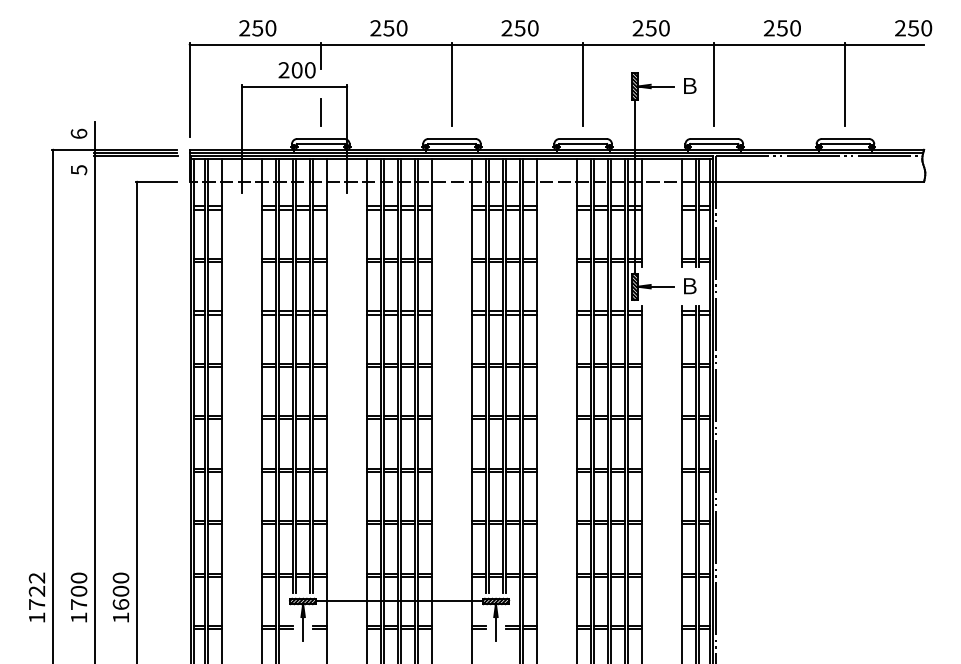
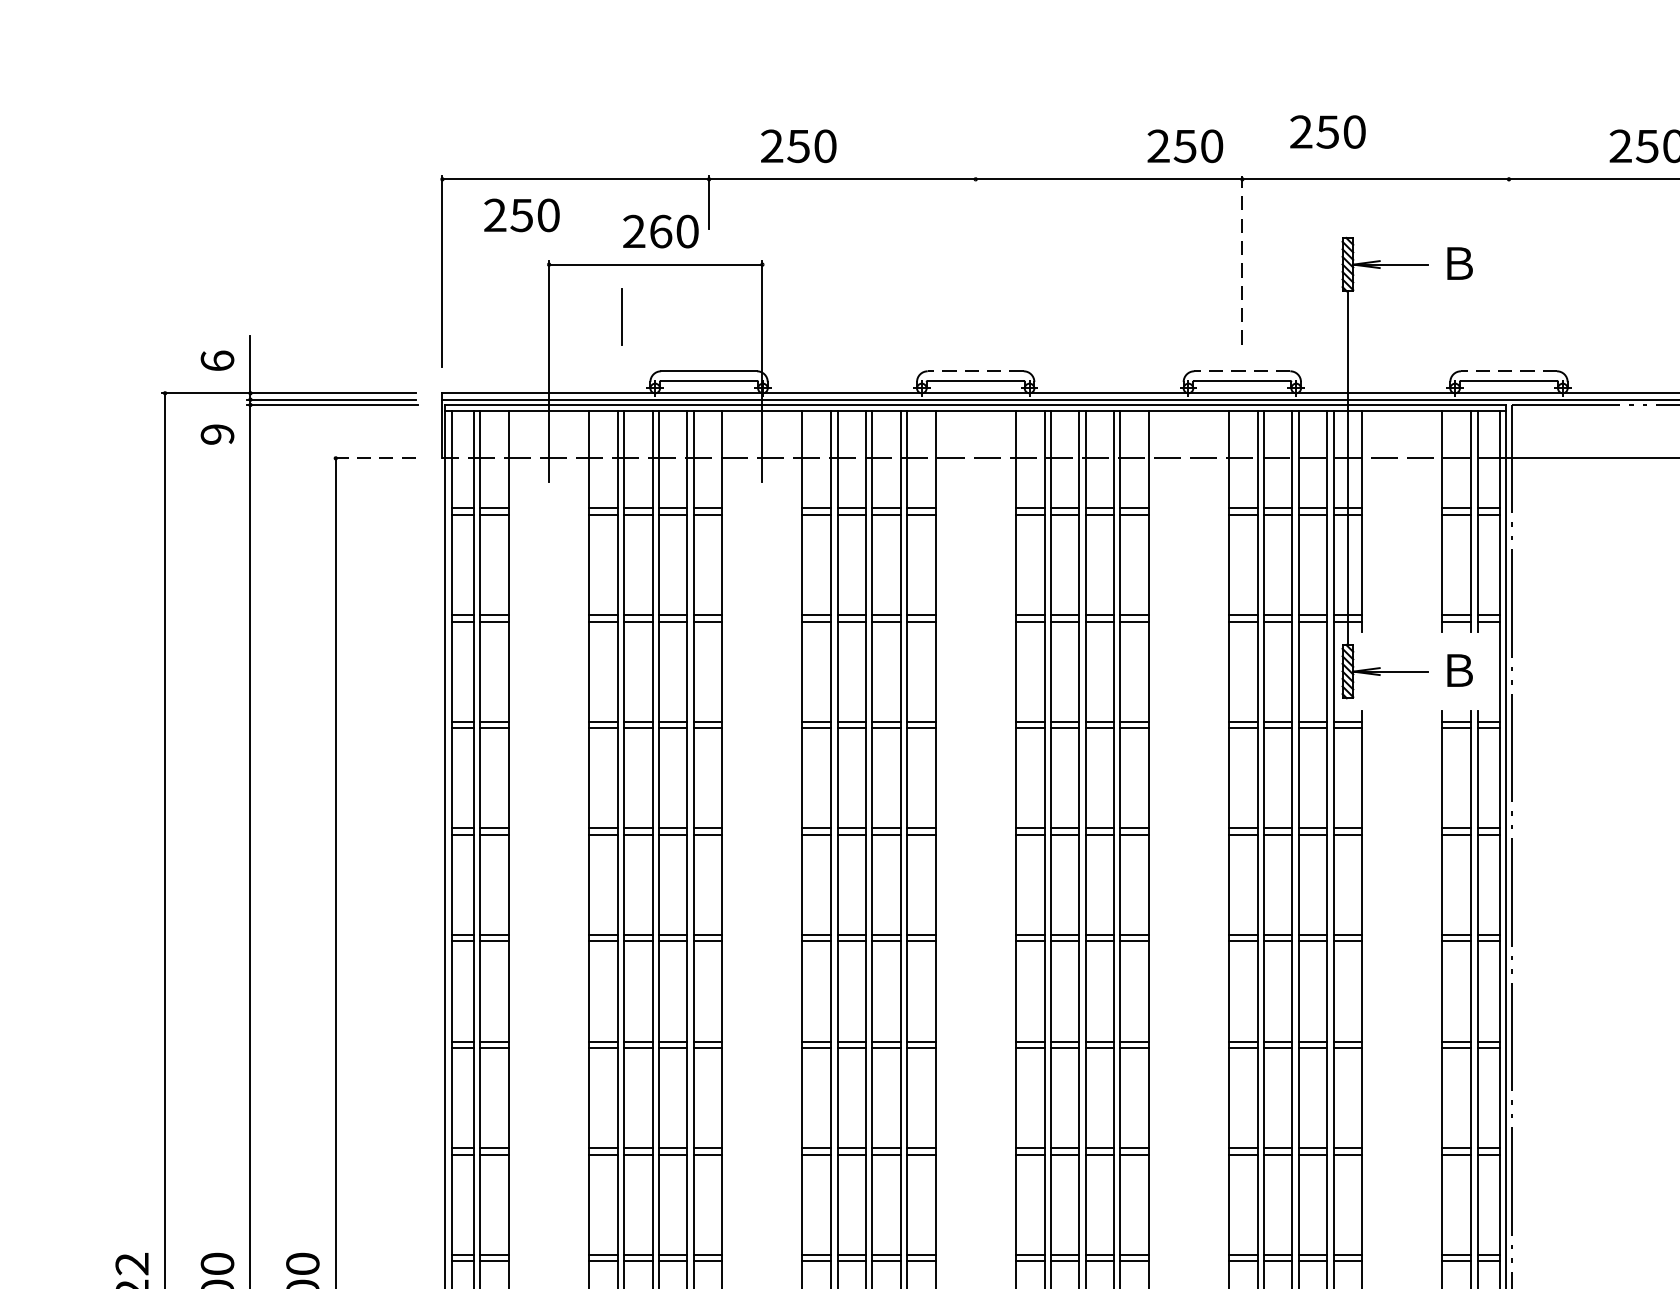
text: (257, 28) -> (521, 215), moved
text: (388, 28) -> (797, 146), moved
text: (519, 28) -> (1184, 146), moved
text: (650, 28) -> (1326, 132), moved
text: (296, 70) -> (659, 232), 200 -> 260
line: (451, 83) -> (974, 258), removed
line: (583, 83) -> (1243, 258), solid -> dashed
line: (714, 83) -> (1509, 258), removed
line: (320, 112) -> (620, 317), moved
line: (451, 139) -> (974, 372), solid -> dashed
line: (583, 139) -> (1243, 372), solid -> dashed
line: (714, 139) -> (1509, 372), solid -> dashed
text: (78, 170) -> (216, 435), 5 -> 9
line: (155, 181) -> (372, 457), solid -> dashed

